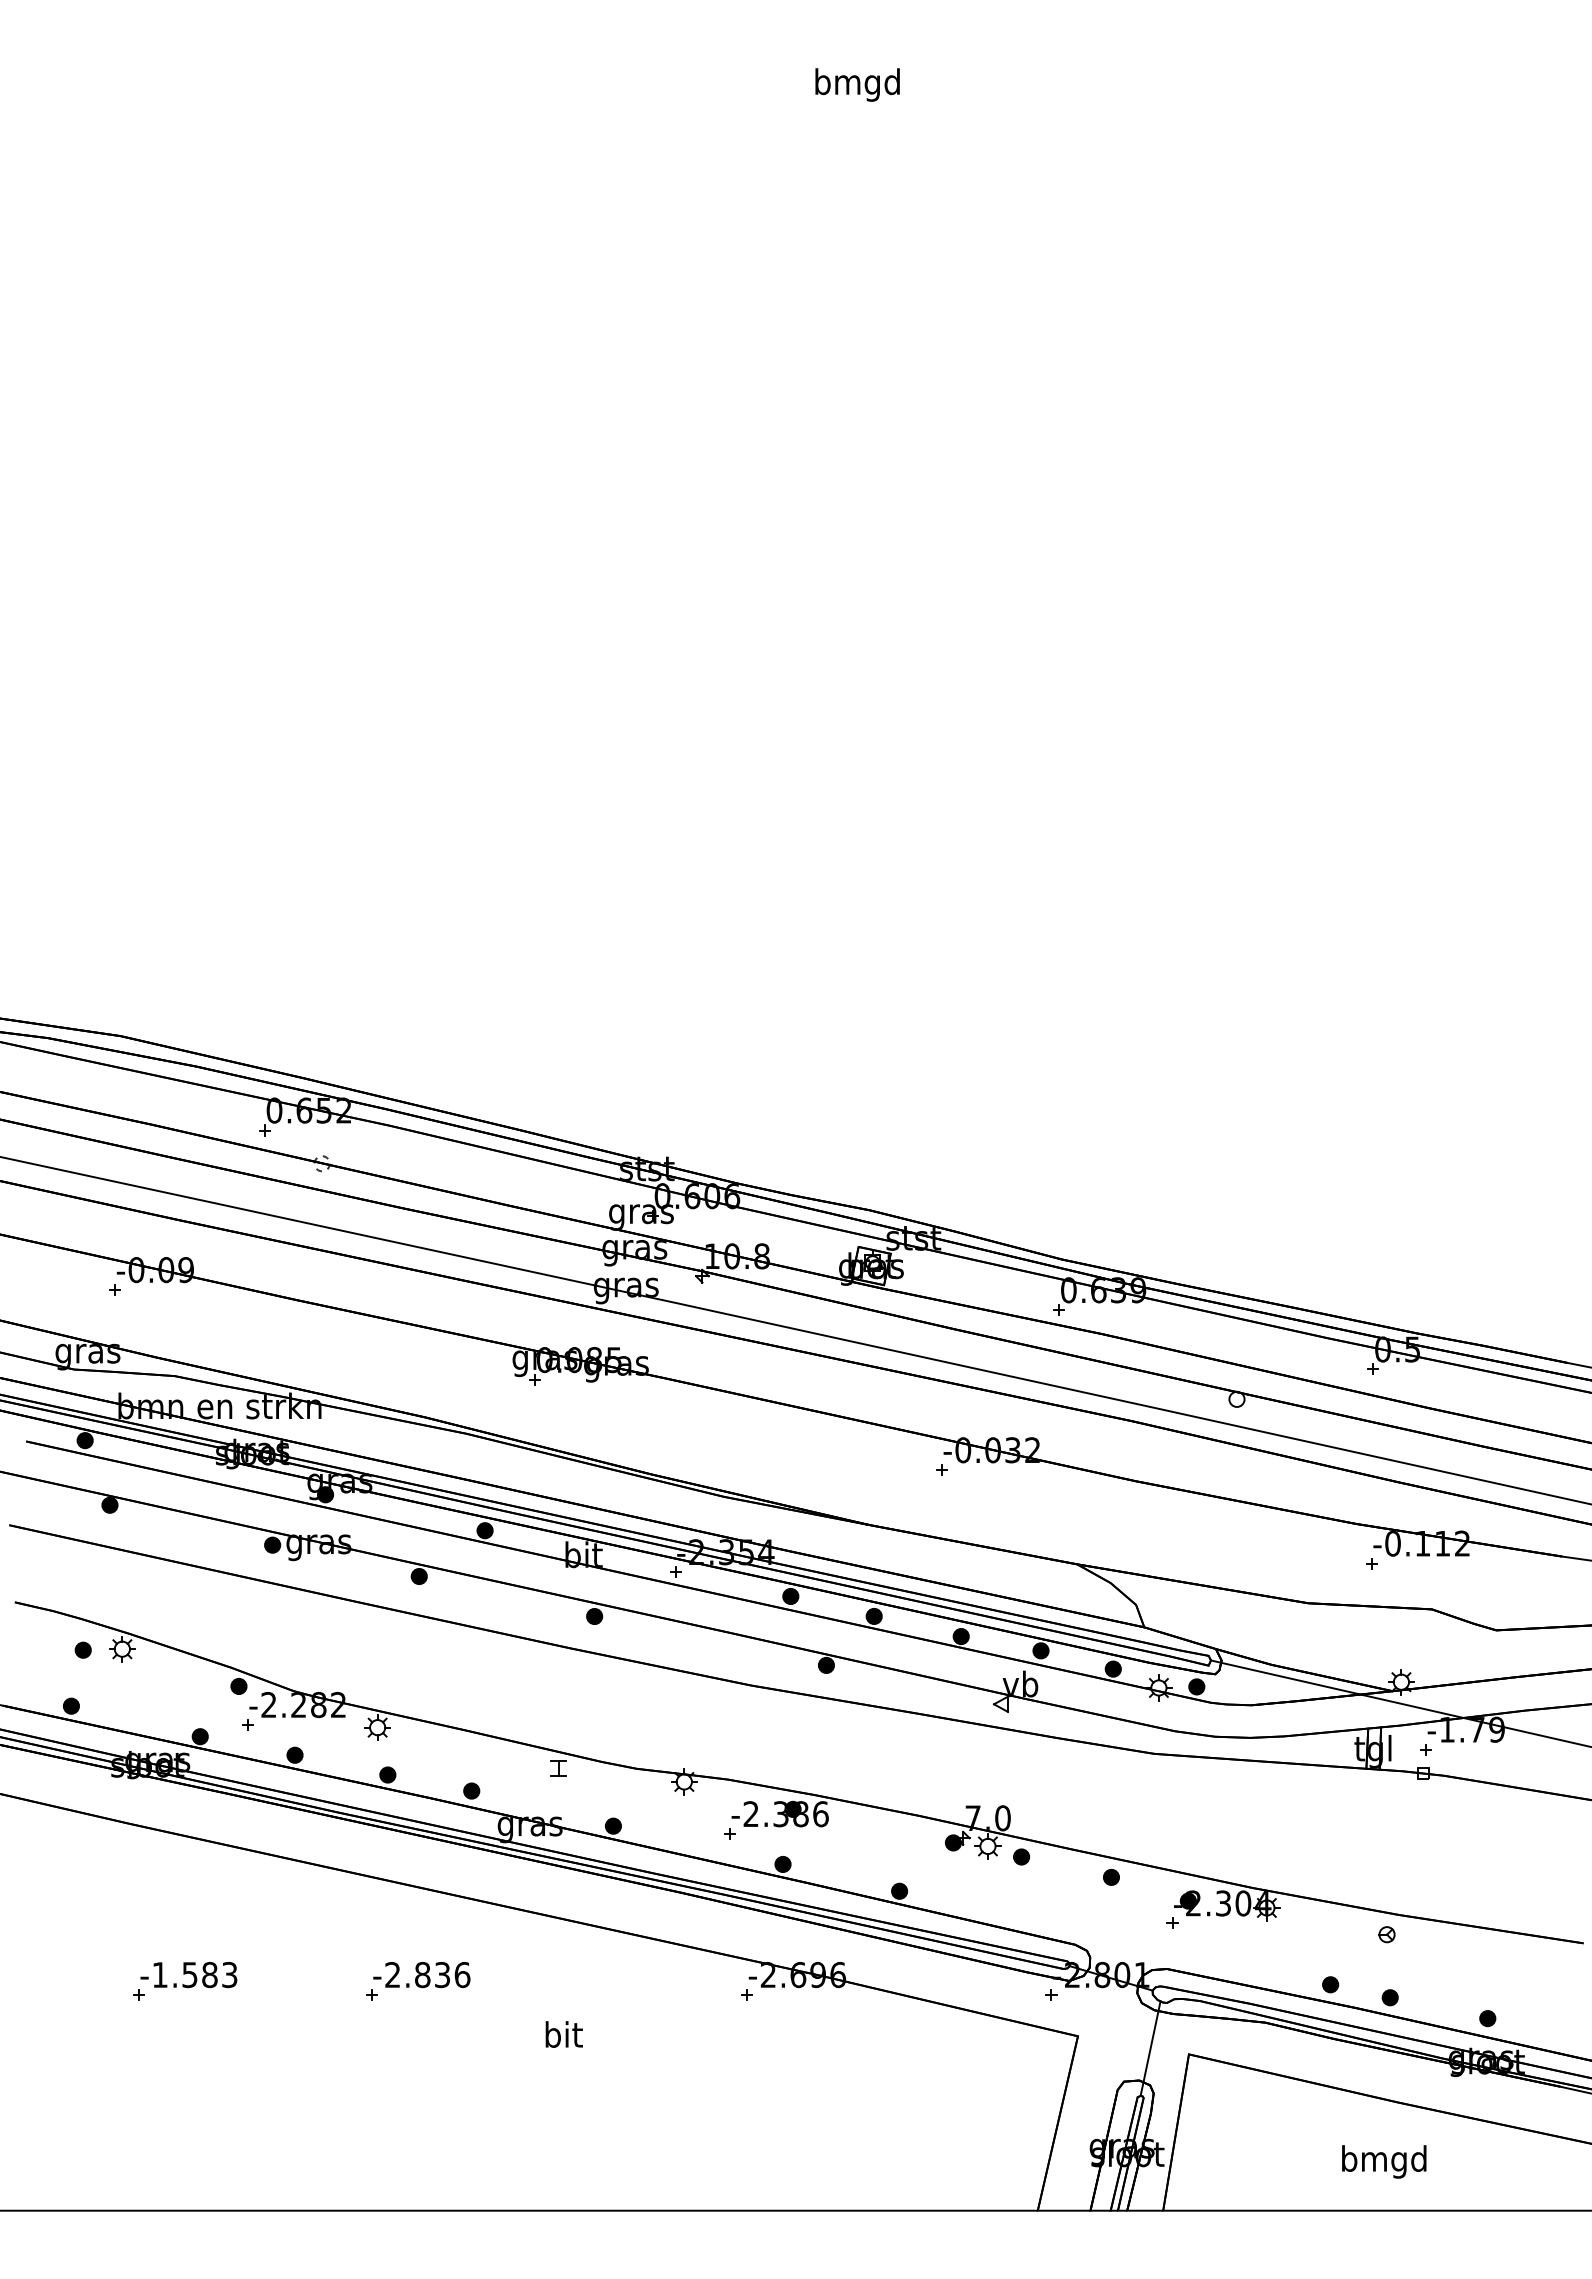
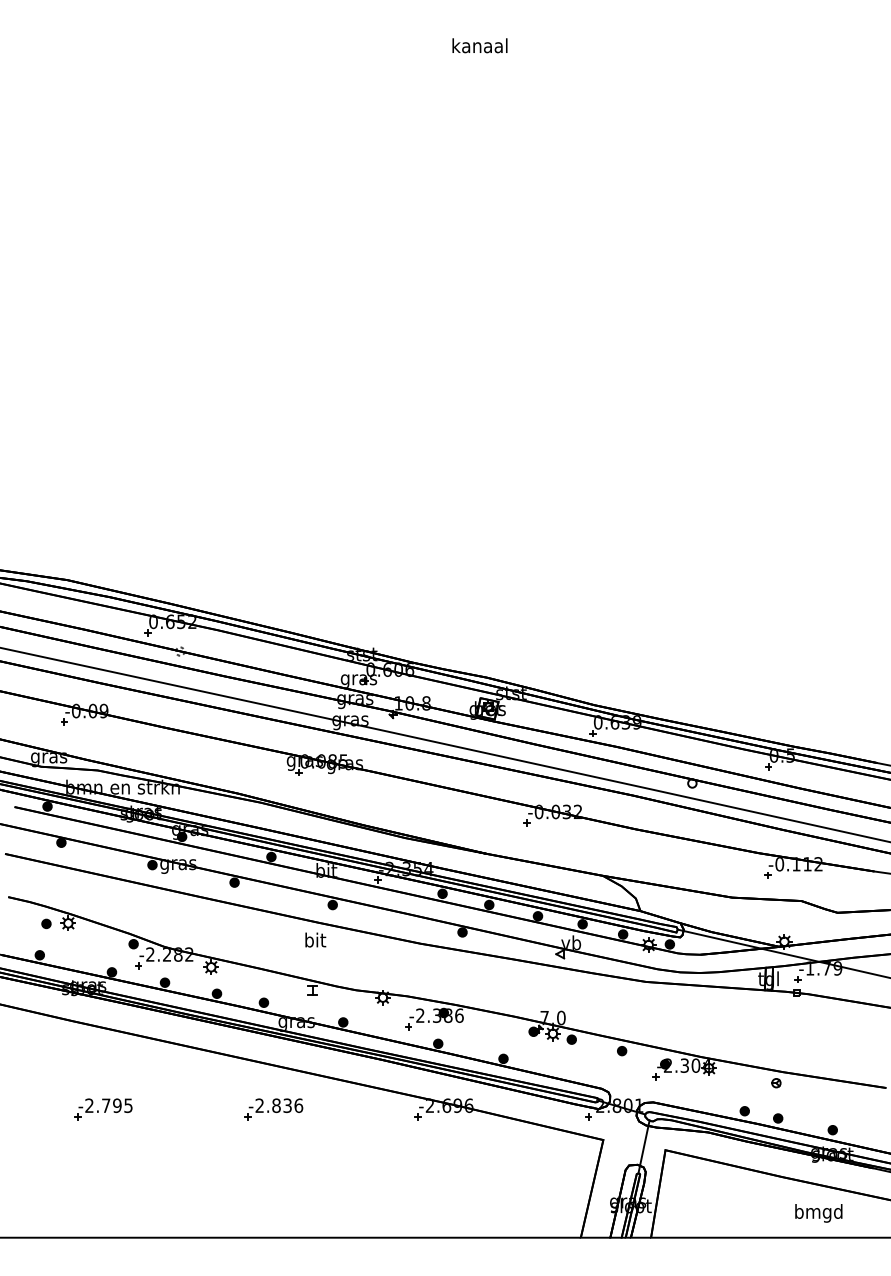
text: (856, 84) -> (479, 47), bmgd -> kanaal
text: (194, 1974) -> (108, 1105), -1.583 -> -2.795
part: (417, 1981) -> (273, 1109), moved
text: (563, 2033) -> (315, 939), moved
text: (1383, 2162) -> (818, 1213), moved

